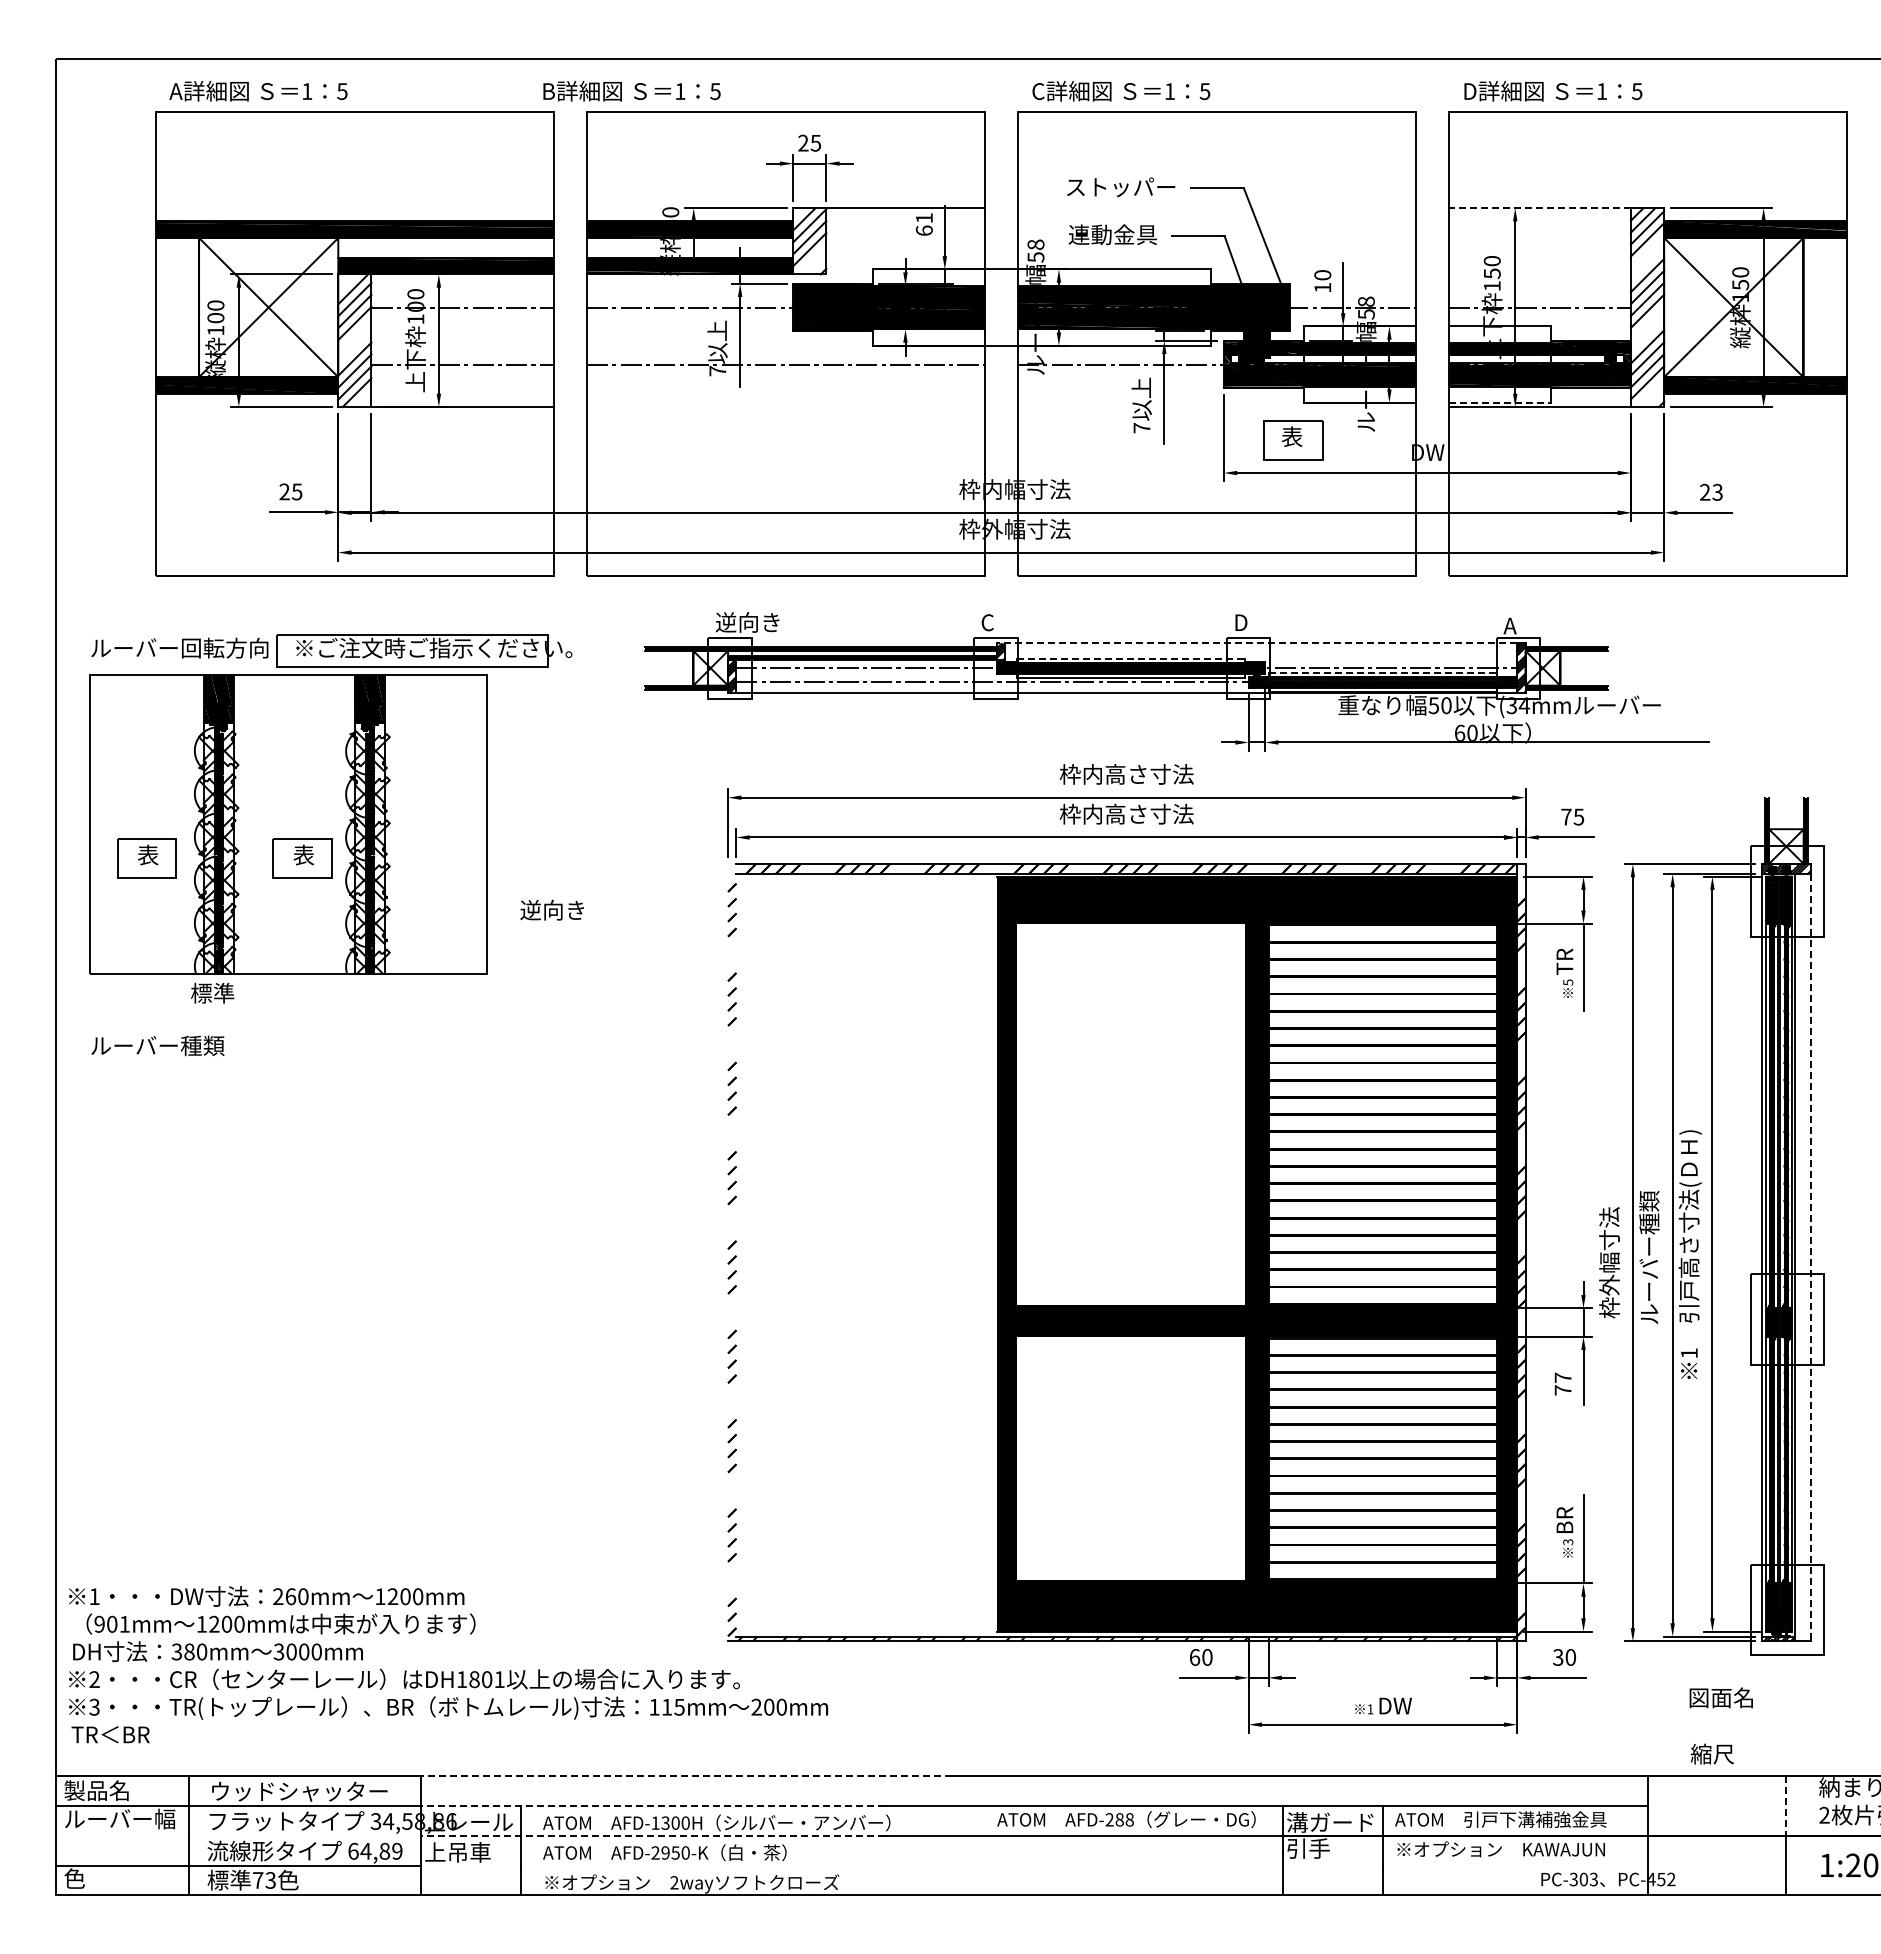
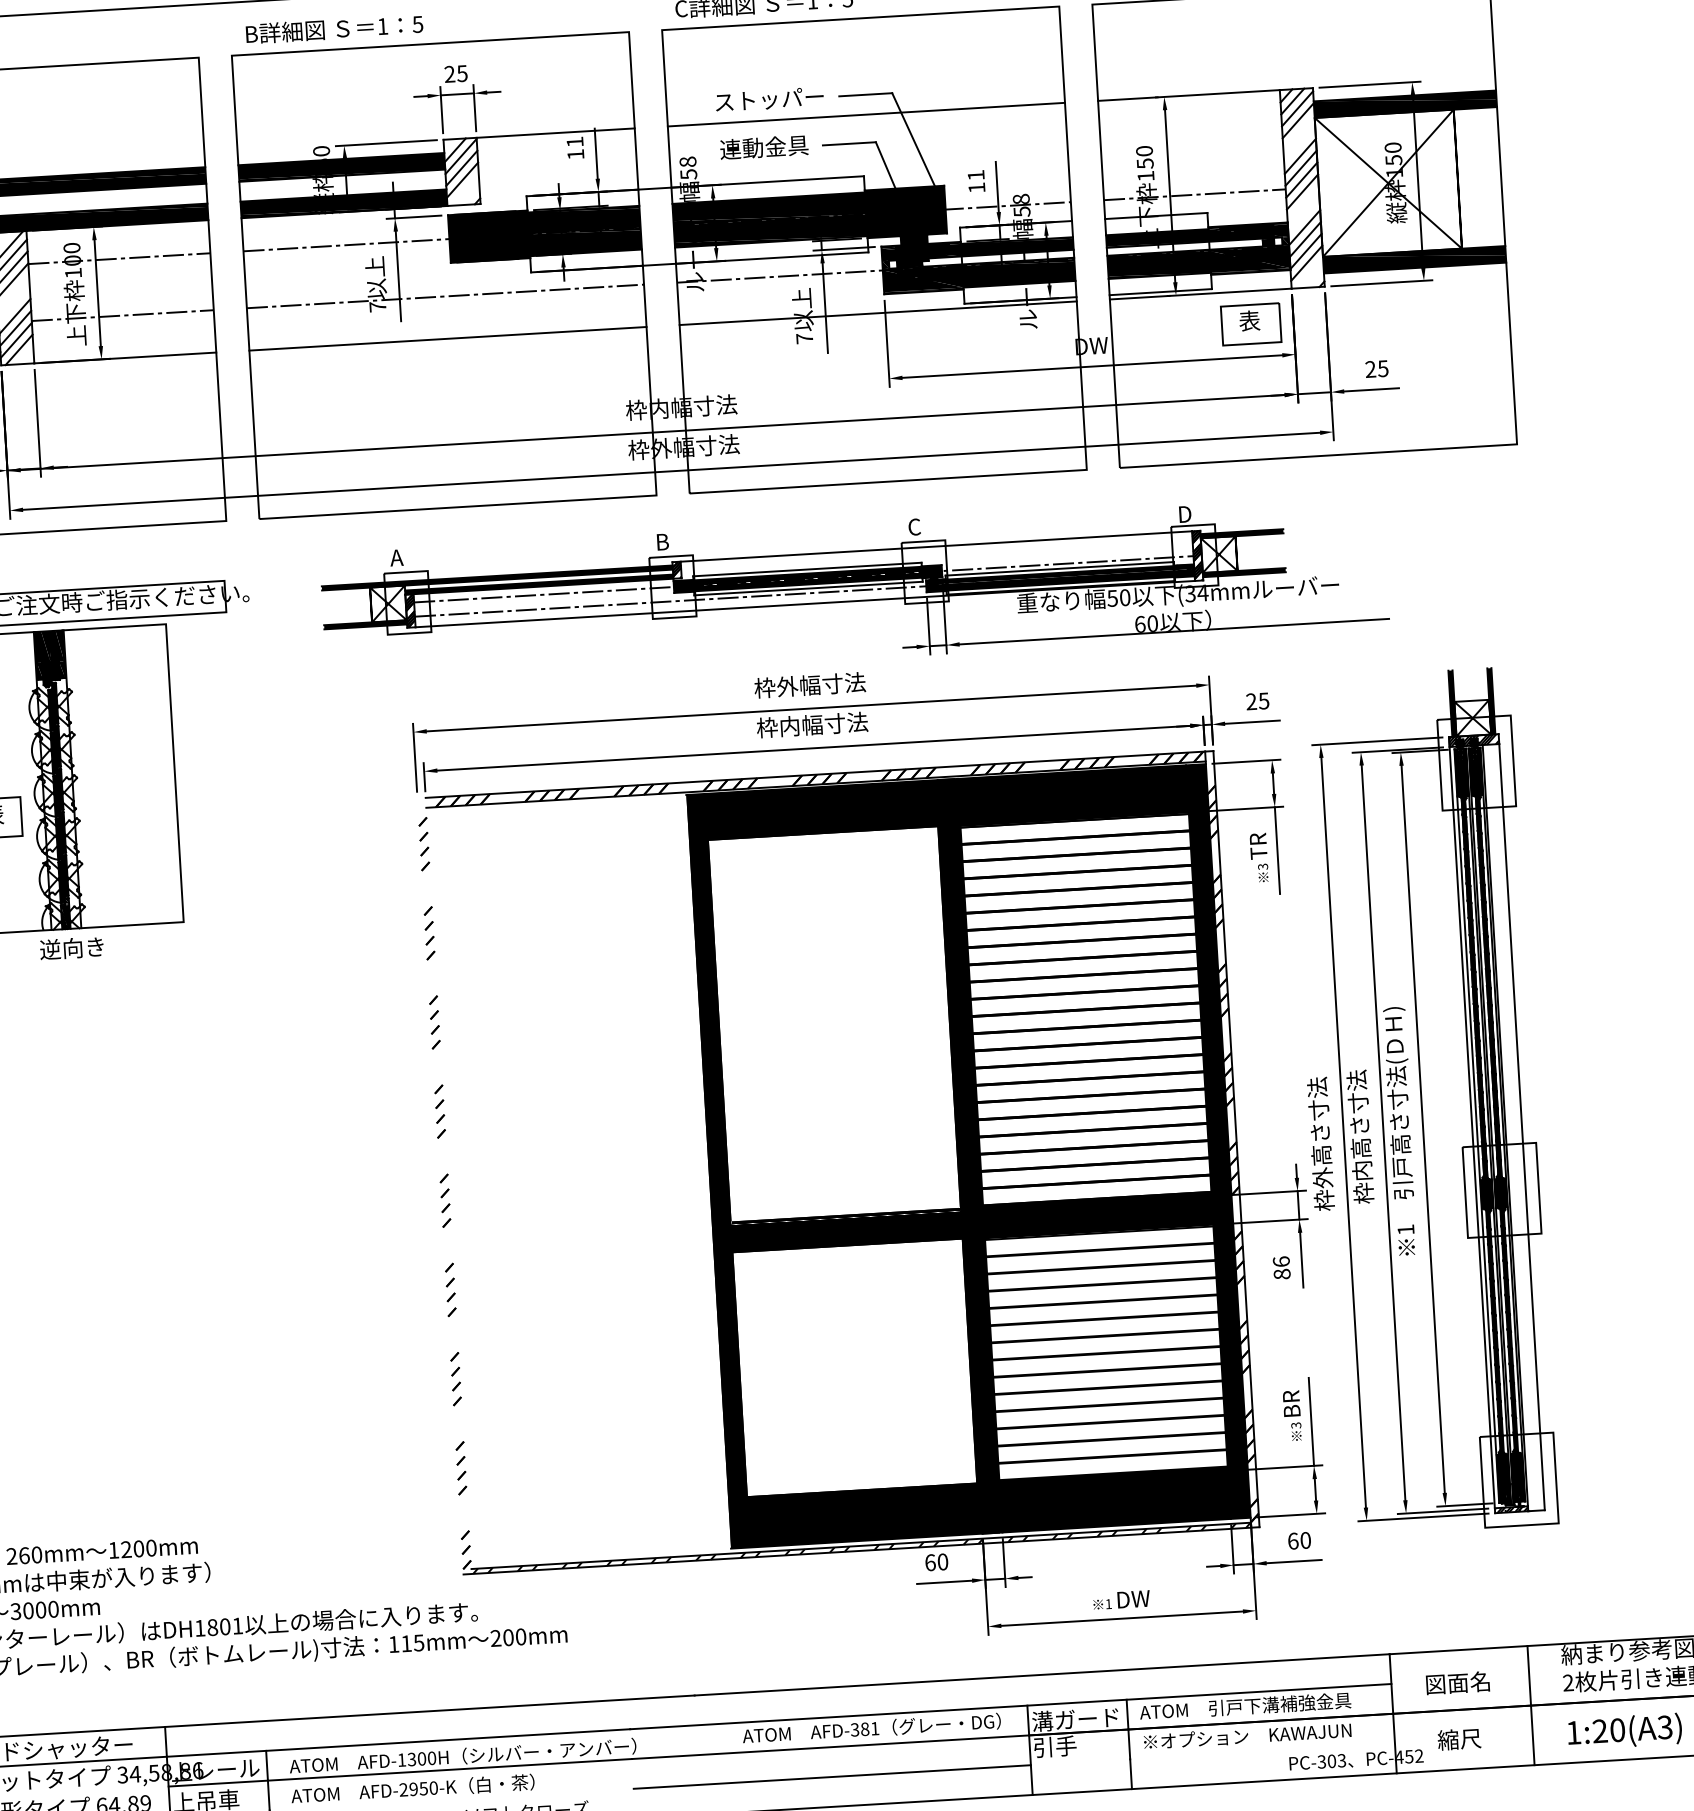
text: (631, 91) -> (334, 29), moved
line: (1216, 208) -> (866, 115), added
line: (1539, 208) -> (1188, 95), dashed -> solid
text: (923, 230) -> (574, 154), 61 -> 11
text: (1322, 275) -> (975, 175), 10 -> 11
line: (1500, 402) -> (1161, 291), dashed -> solid
line: (785, 407) -> (447, 339), added
line: (1216, 407) -> (877, 313), added
part: (1293, 440) -> (1251, 324), moved
text: (1717, 491) -> (1382, 367), 23 -> 25
text: (747, 622) -> (422, 556), 逆向き -> A
text: (987, 622) -> (662, 541), C -> B
text: (1240, 622) -> (914, 526), D -> C
text: (1510, 625) -> (1184, 513), A -> D
line: (1256, 643) -> (931, 546), dashed -> solid
line: (1131, 658) -> (807, 569), dashed -> solid
line: (1383, 672) -> (1060, 568), dashed -> solid
text: (1126, 774) -> (809, 685), 枠内高さ寸法 -> 枠外幅寸法
text: (1126, 813) -> (812, 724), 枠内高さ寸法 -> 枠内幅寸法
text: (1566, 816) -> (1251, 701), 75 -> 25
text: (551, 910) -> (71, 948), moved
text: (1567, 982) -> (1262, 866), 5 -> 3
text: (1648, 1257) -> (1359, 1136), ルーバー種類 -> 枠内高さ寸法
line: (1811, 1257) -> (1522, 1126), dashed -> solid
text: (1609, 1262) -> (1320, 1143), 枠外幅寸法 -> 枠外高さ寸法
text: (1562, 1383) -> (1281, 1267), 77 -> 86
text: (1558, 1657) -> (1293, 1541), 30 -> 60
text: (1720, 1697) -> (1457, 1682), moved
text: (1711, 1753) -> (1458, 1738), moved
line: (685, 1776) -> (429, 1711), dashed -> solid
line: (652, 1805) -> (397, 1742), dashed -> solid
line: (1785, 1805) -> (1528, 1675), dashed -> solid
text: (1119, 1819) -> (864, 1728), AFD-288 -> AFD-381
line: (652, 1835) -> (399, 1772), dashed -> solid
line: (1084, 1865) -> (832, 1776), added

